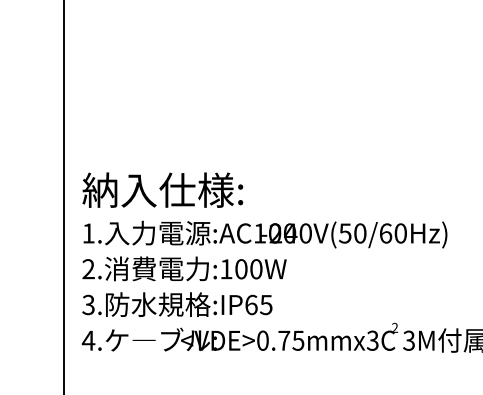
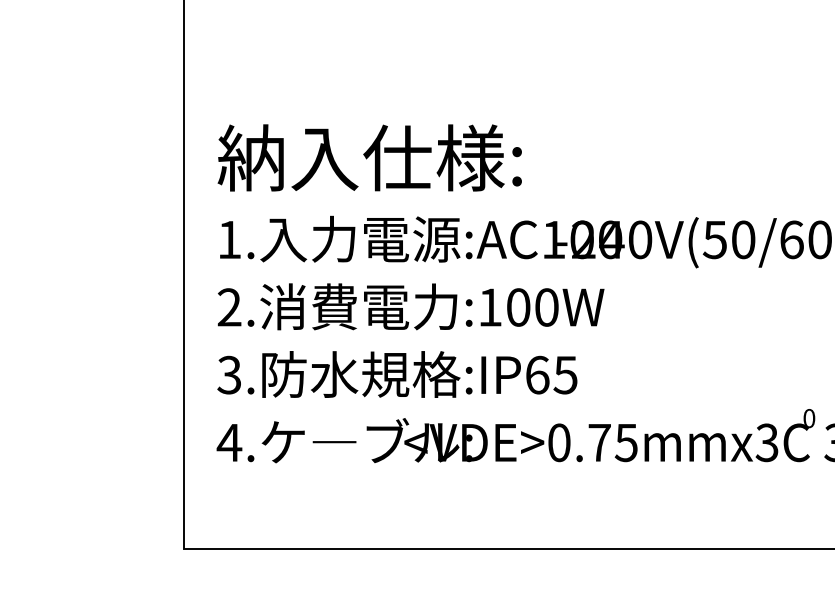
text: (395, 327) -> (810, 417), 2 -> 0

